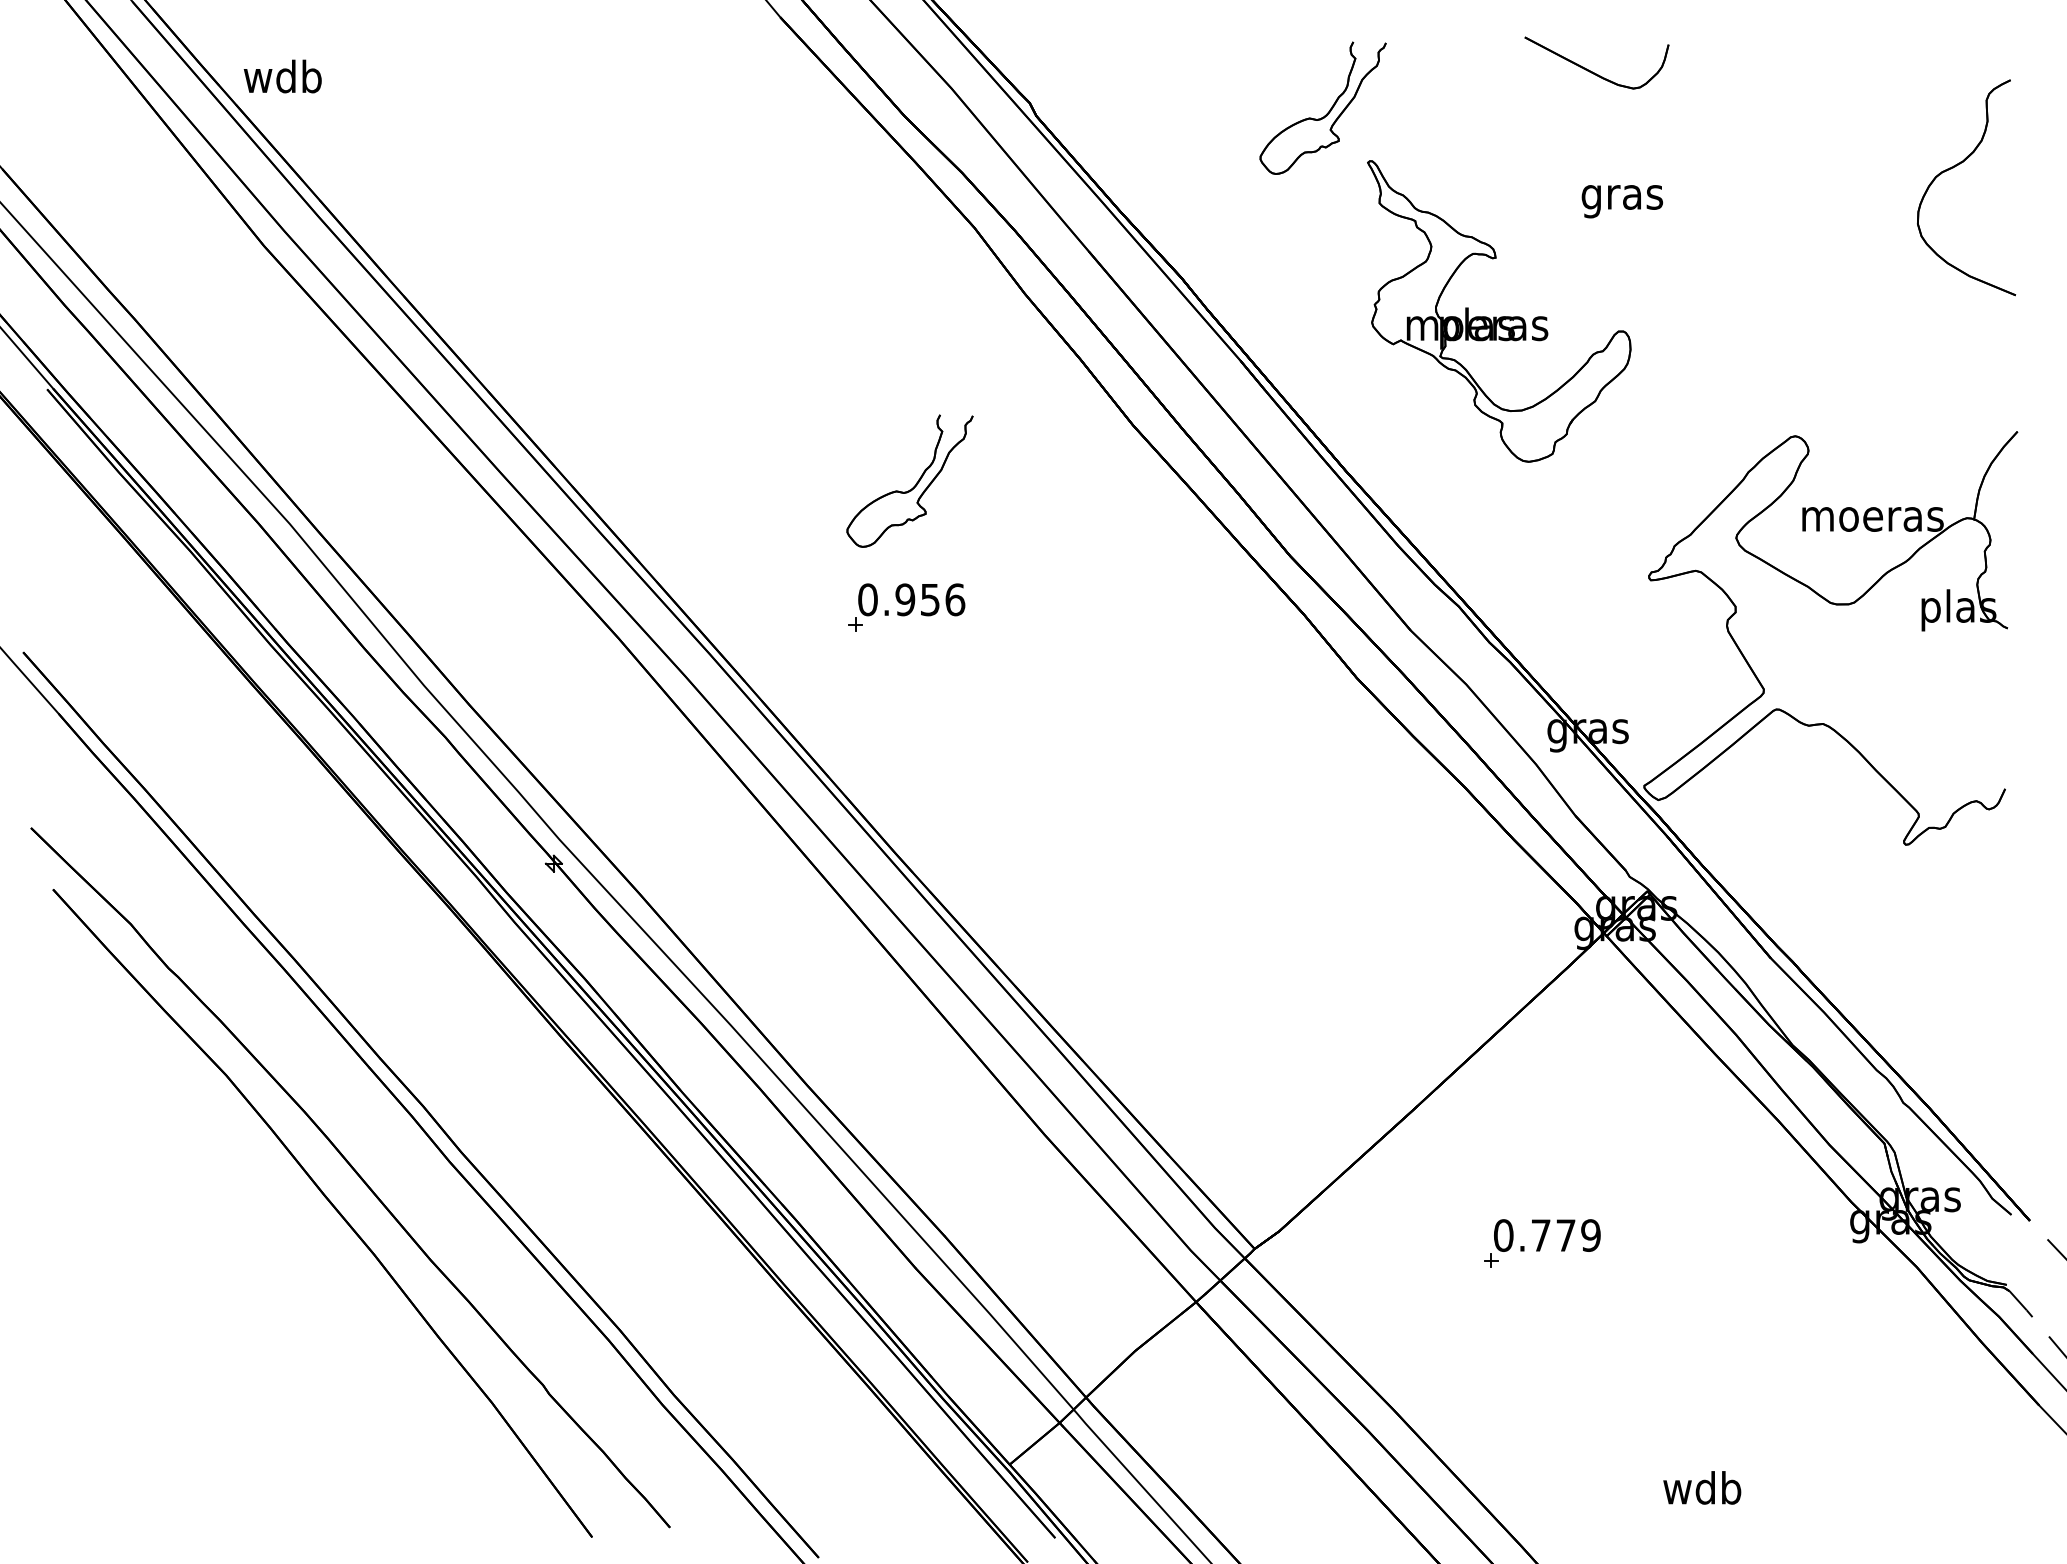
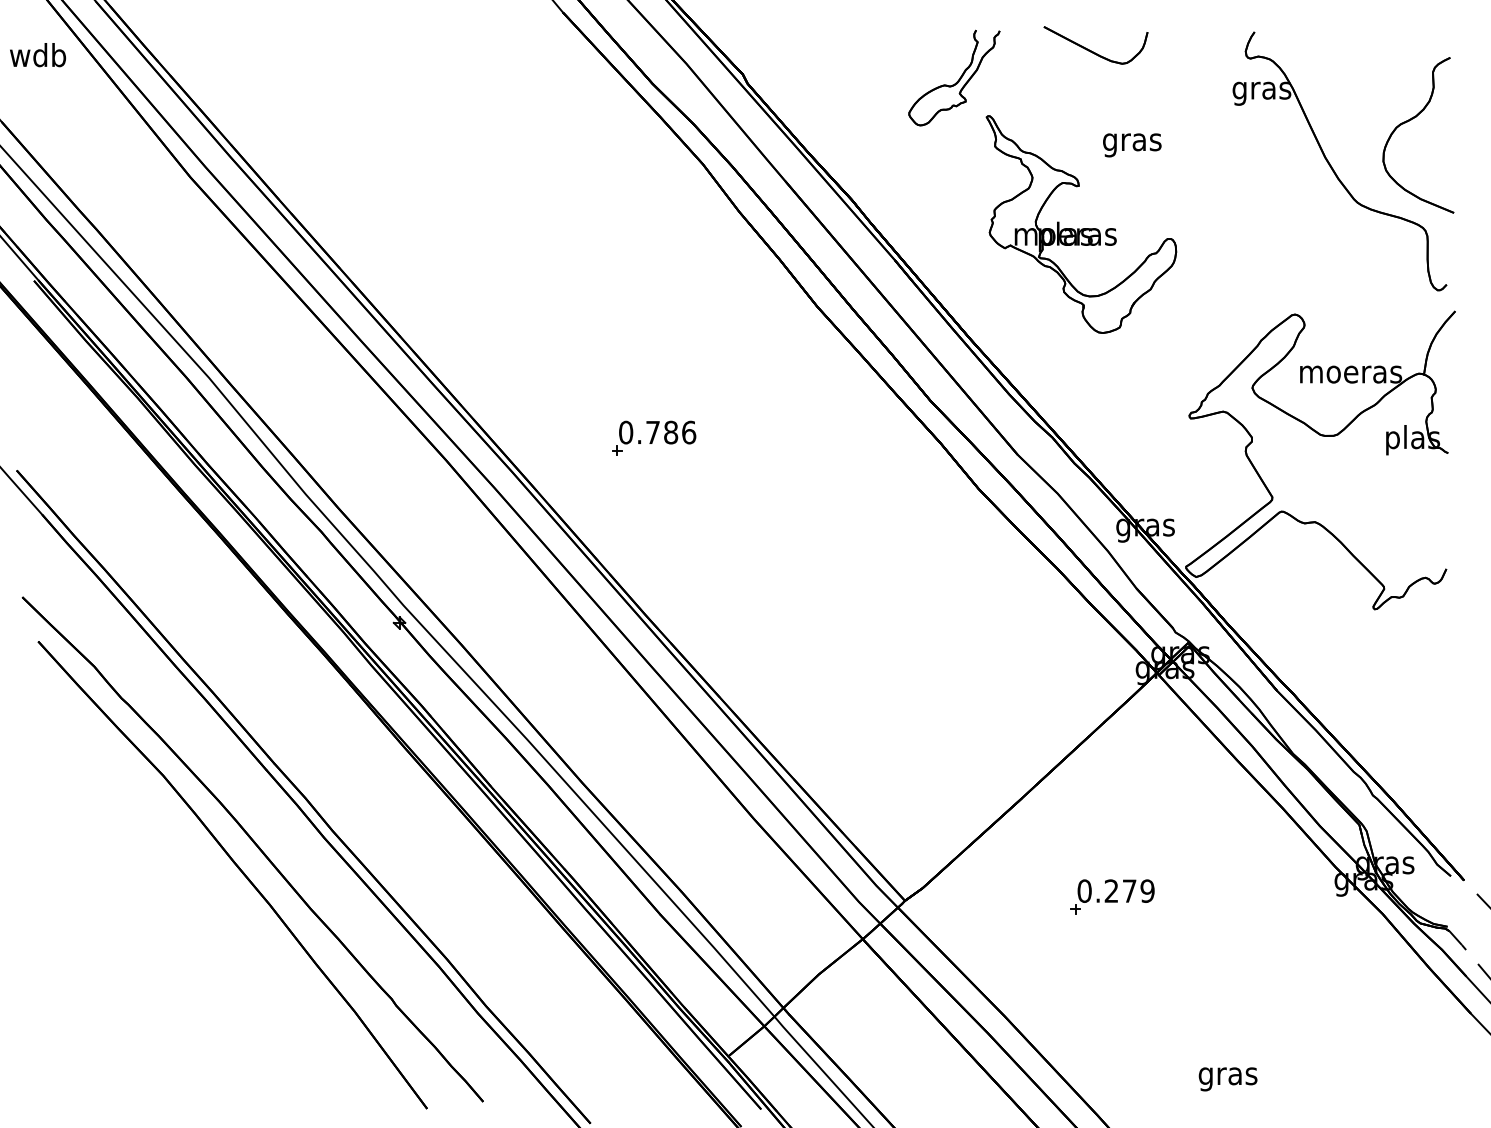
part: (1593, 71) -> (1093, 51), moved
text: (283, 77) -> (38, 55), moved
text: (1622, 201) -> (1132, 145), moved
part: (1845, 229) -> (1331, 165), added
part: (910, 480) -> (656, 346), removed
text: (918, 599) -> (662, 432), 0.956 -> 0.786
text: (1540, 1234) -> (1111, 890), 0.779 -> 0.279
text: (1701, 1492) -> (1227, 1076), wdb -> gras

